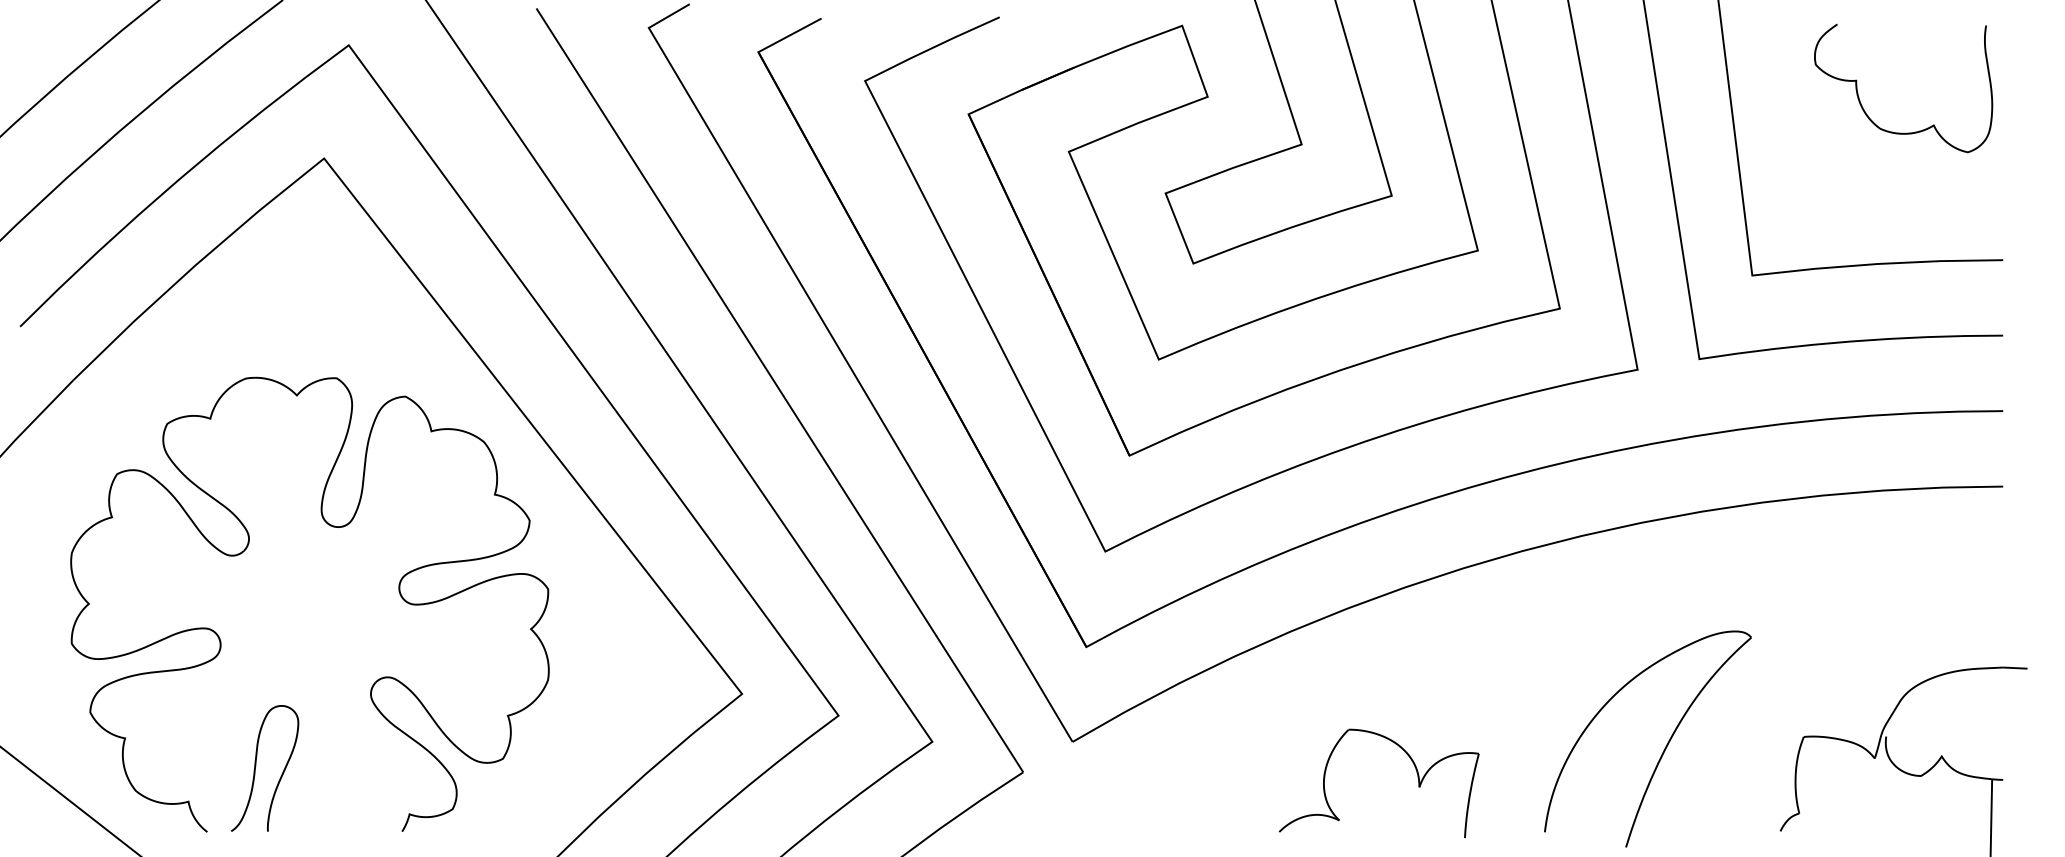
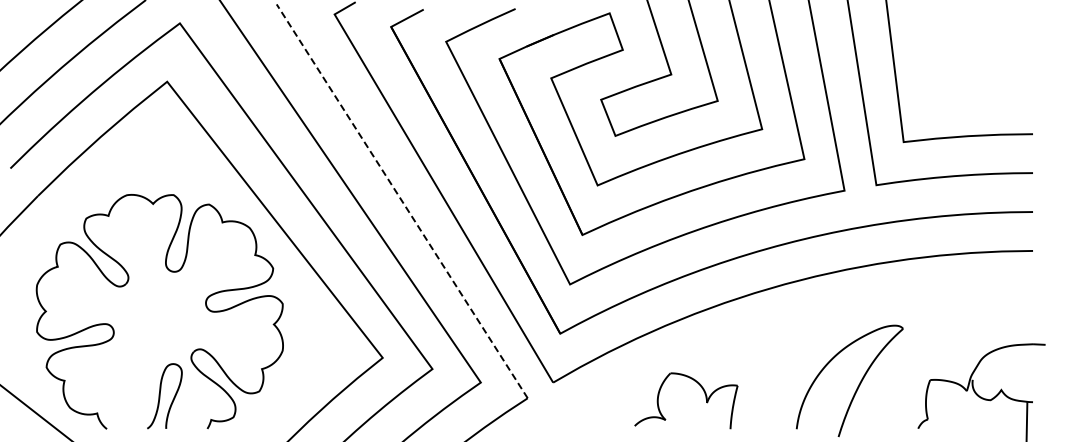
curve: (1862, 101) -> (960, 52), removed
line: (780, 390) -> (402, 201), solid -> dashed
curve: (256, 768) -> (160, 396), moved
part: (1414, 770) -> (704, 394), moved

